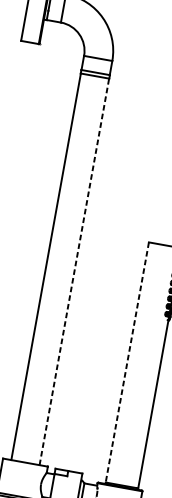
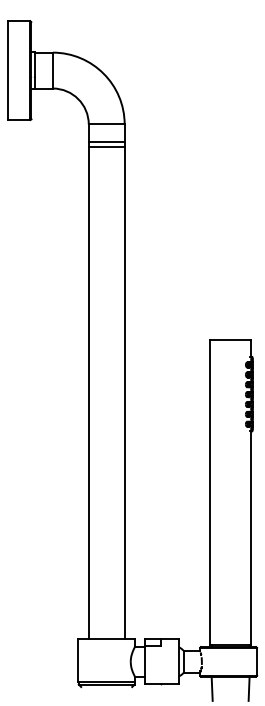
line: (74, 271) -> (124, 392), dashed -> solid
line: (126, 362) -> (209, 492), dashed -> solid

